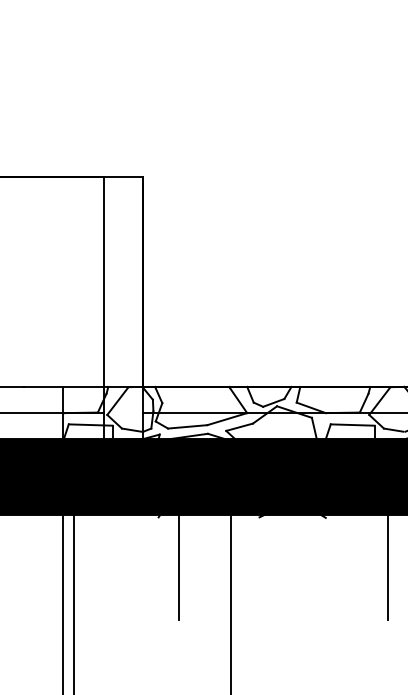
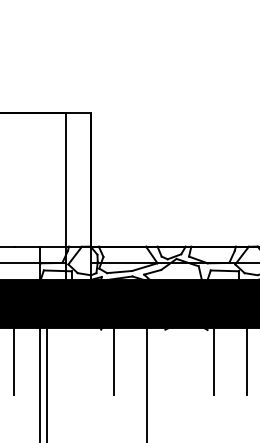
line: (21, 567) -> (13, 361), added
line: (336, 567) -> (214, 361), added

